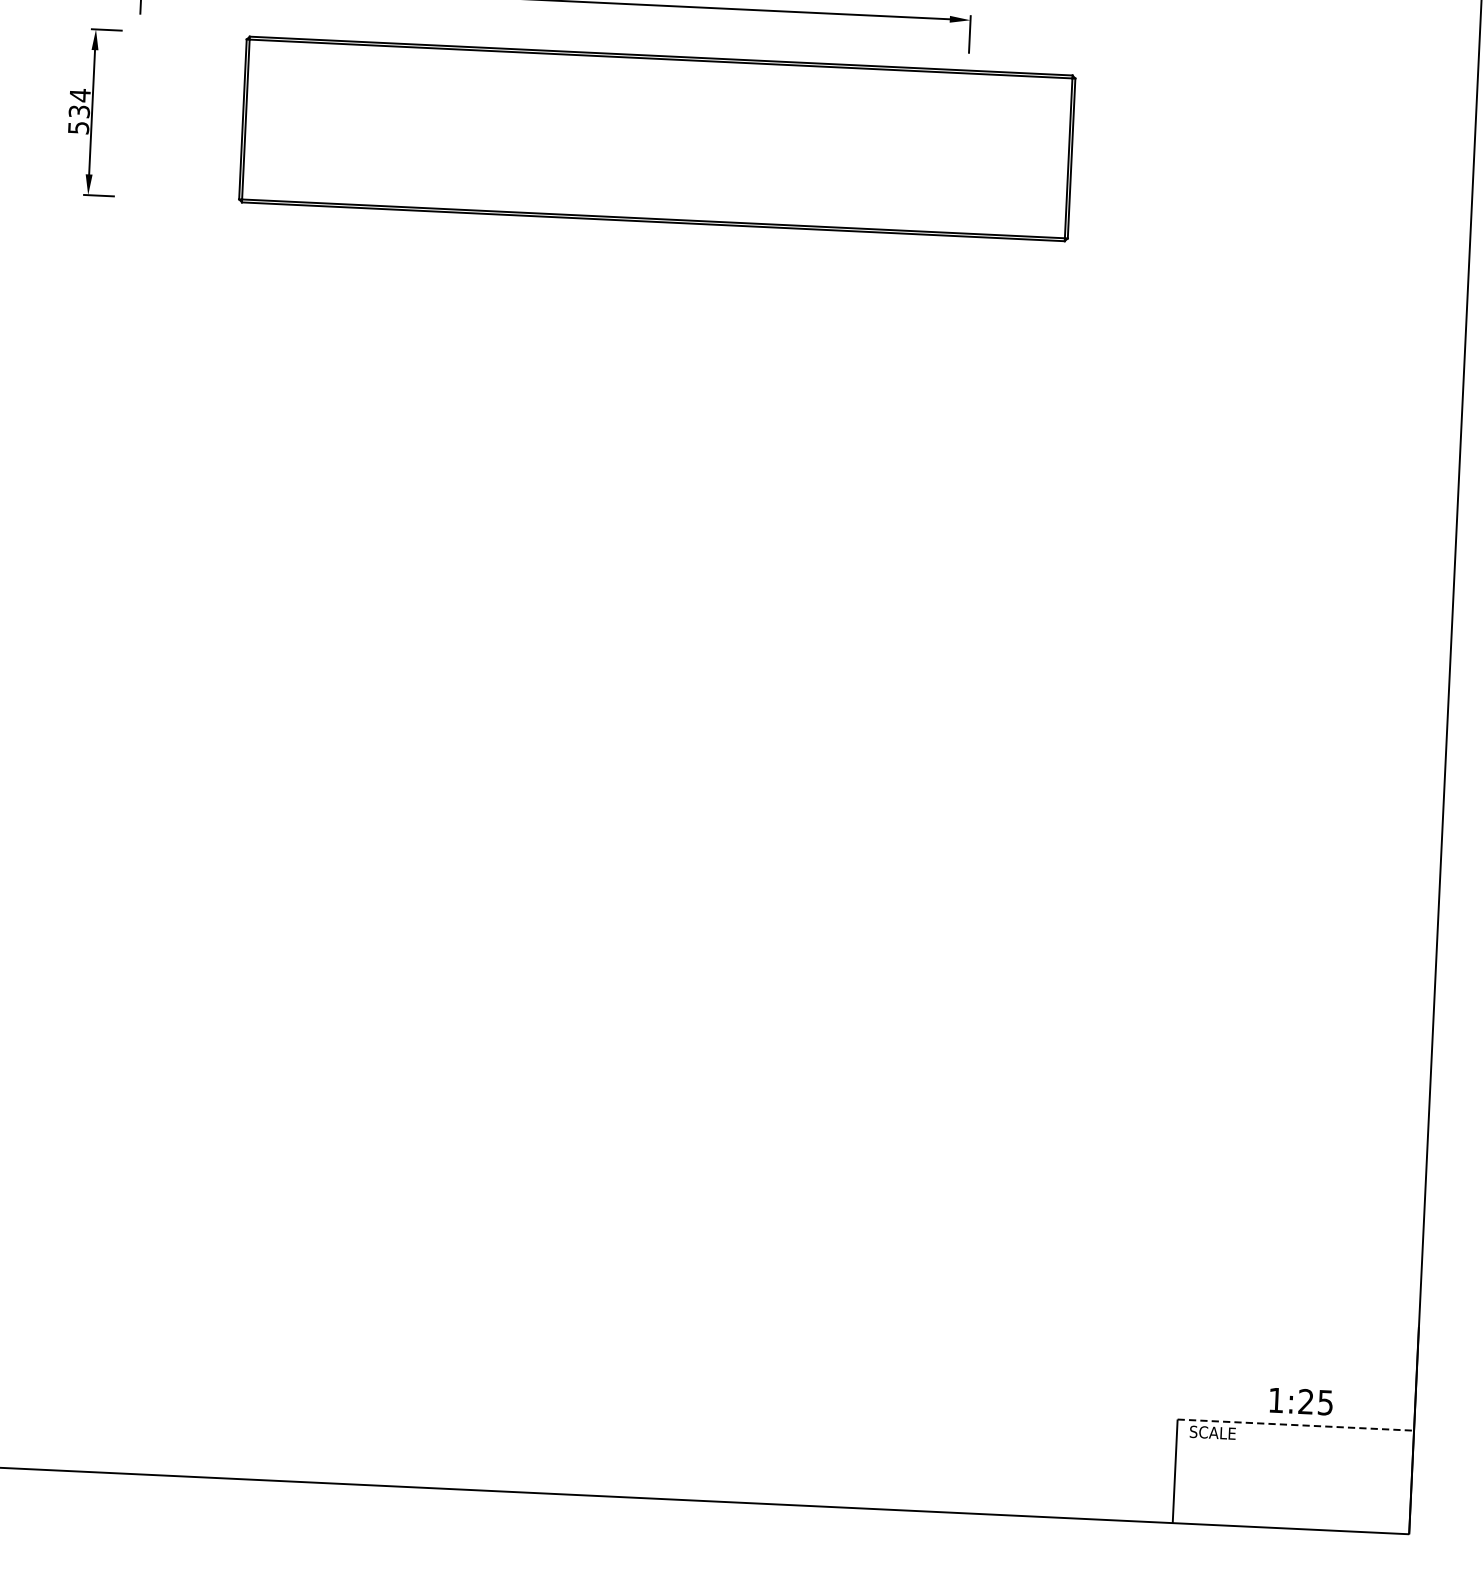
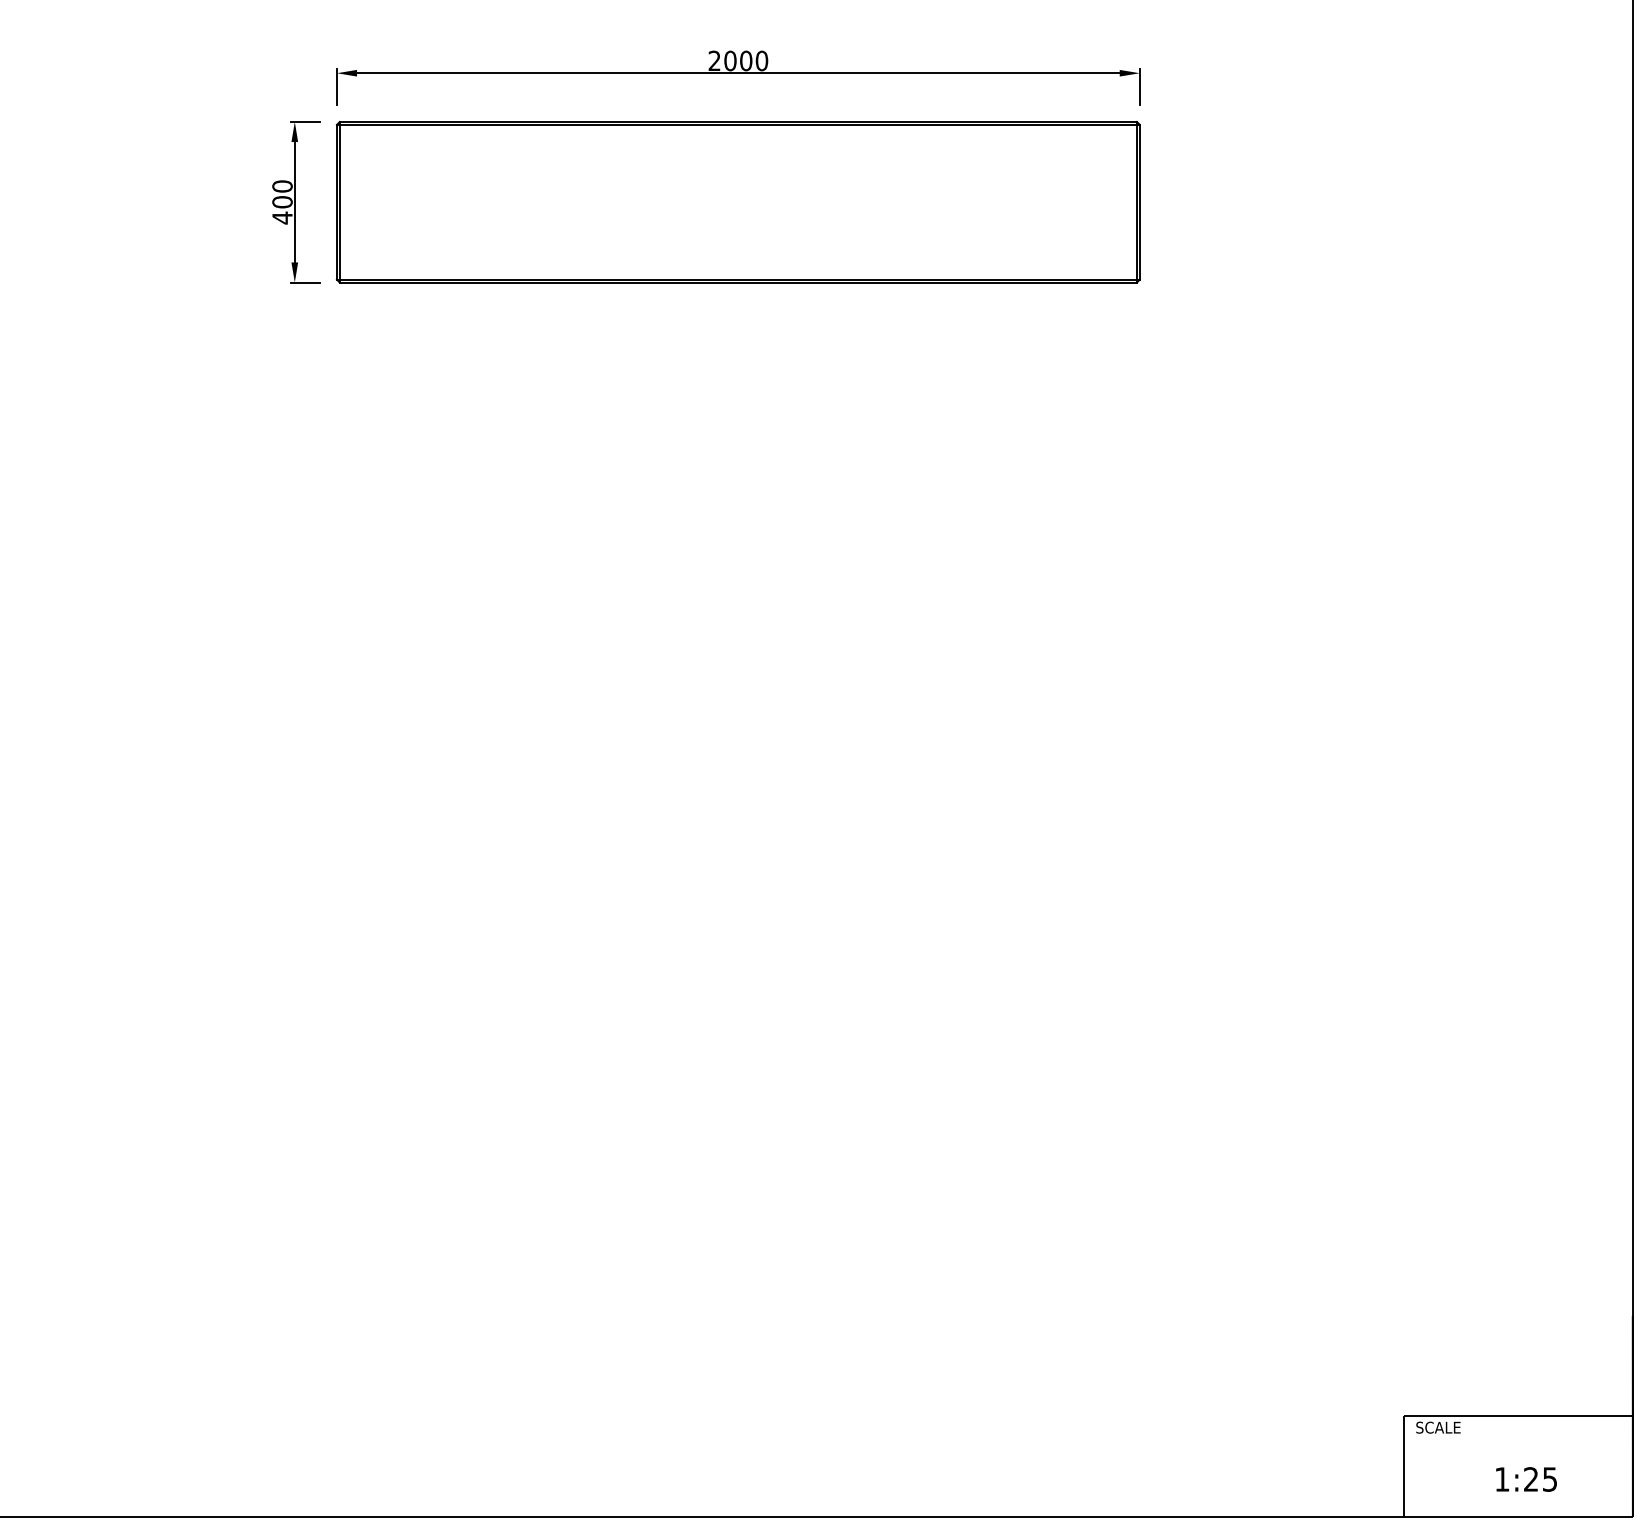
text: (79, 111) -> (282, 202), 534 -> 400
part: (656, 138) -> (737, 201), moved
text: (1301, 1401) -> (1526, 1479), moved
line: (1296, 1425) -> (1518, 1416), dashed -> solid

